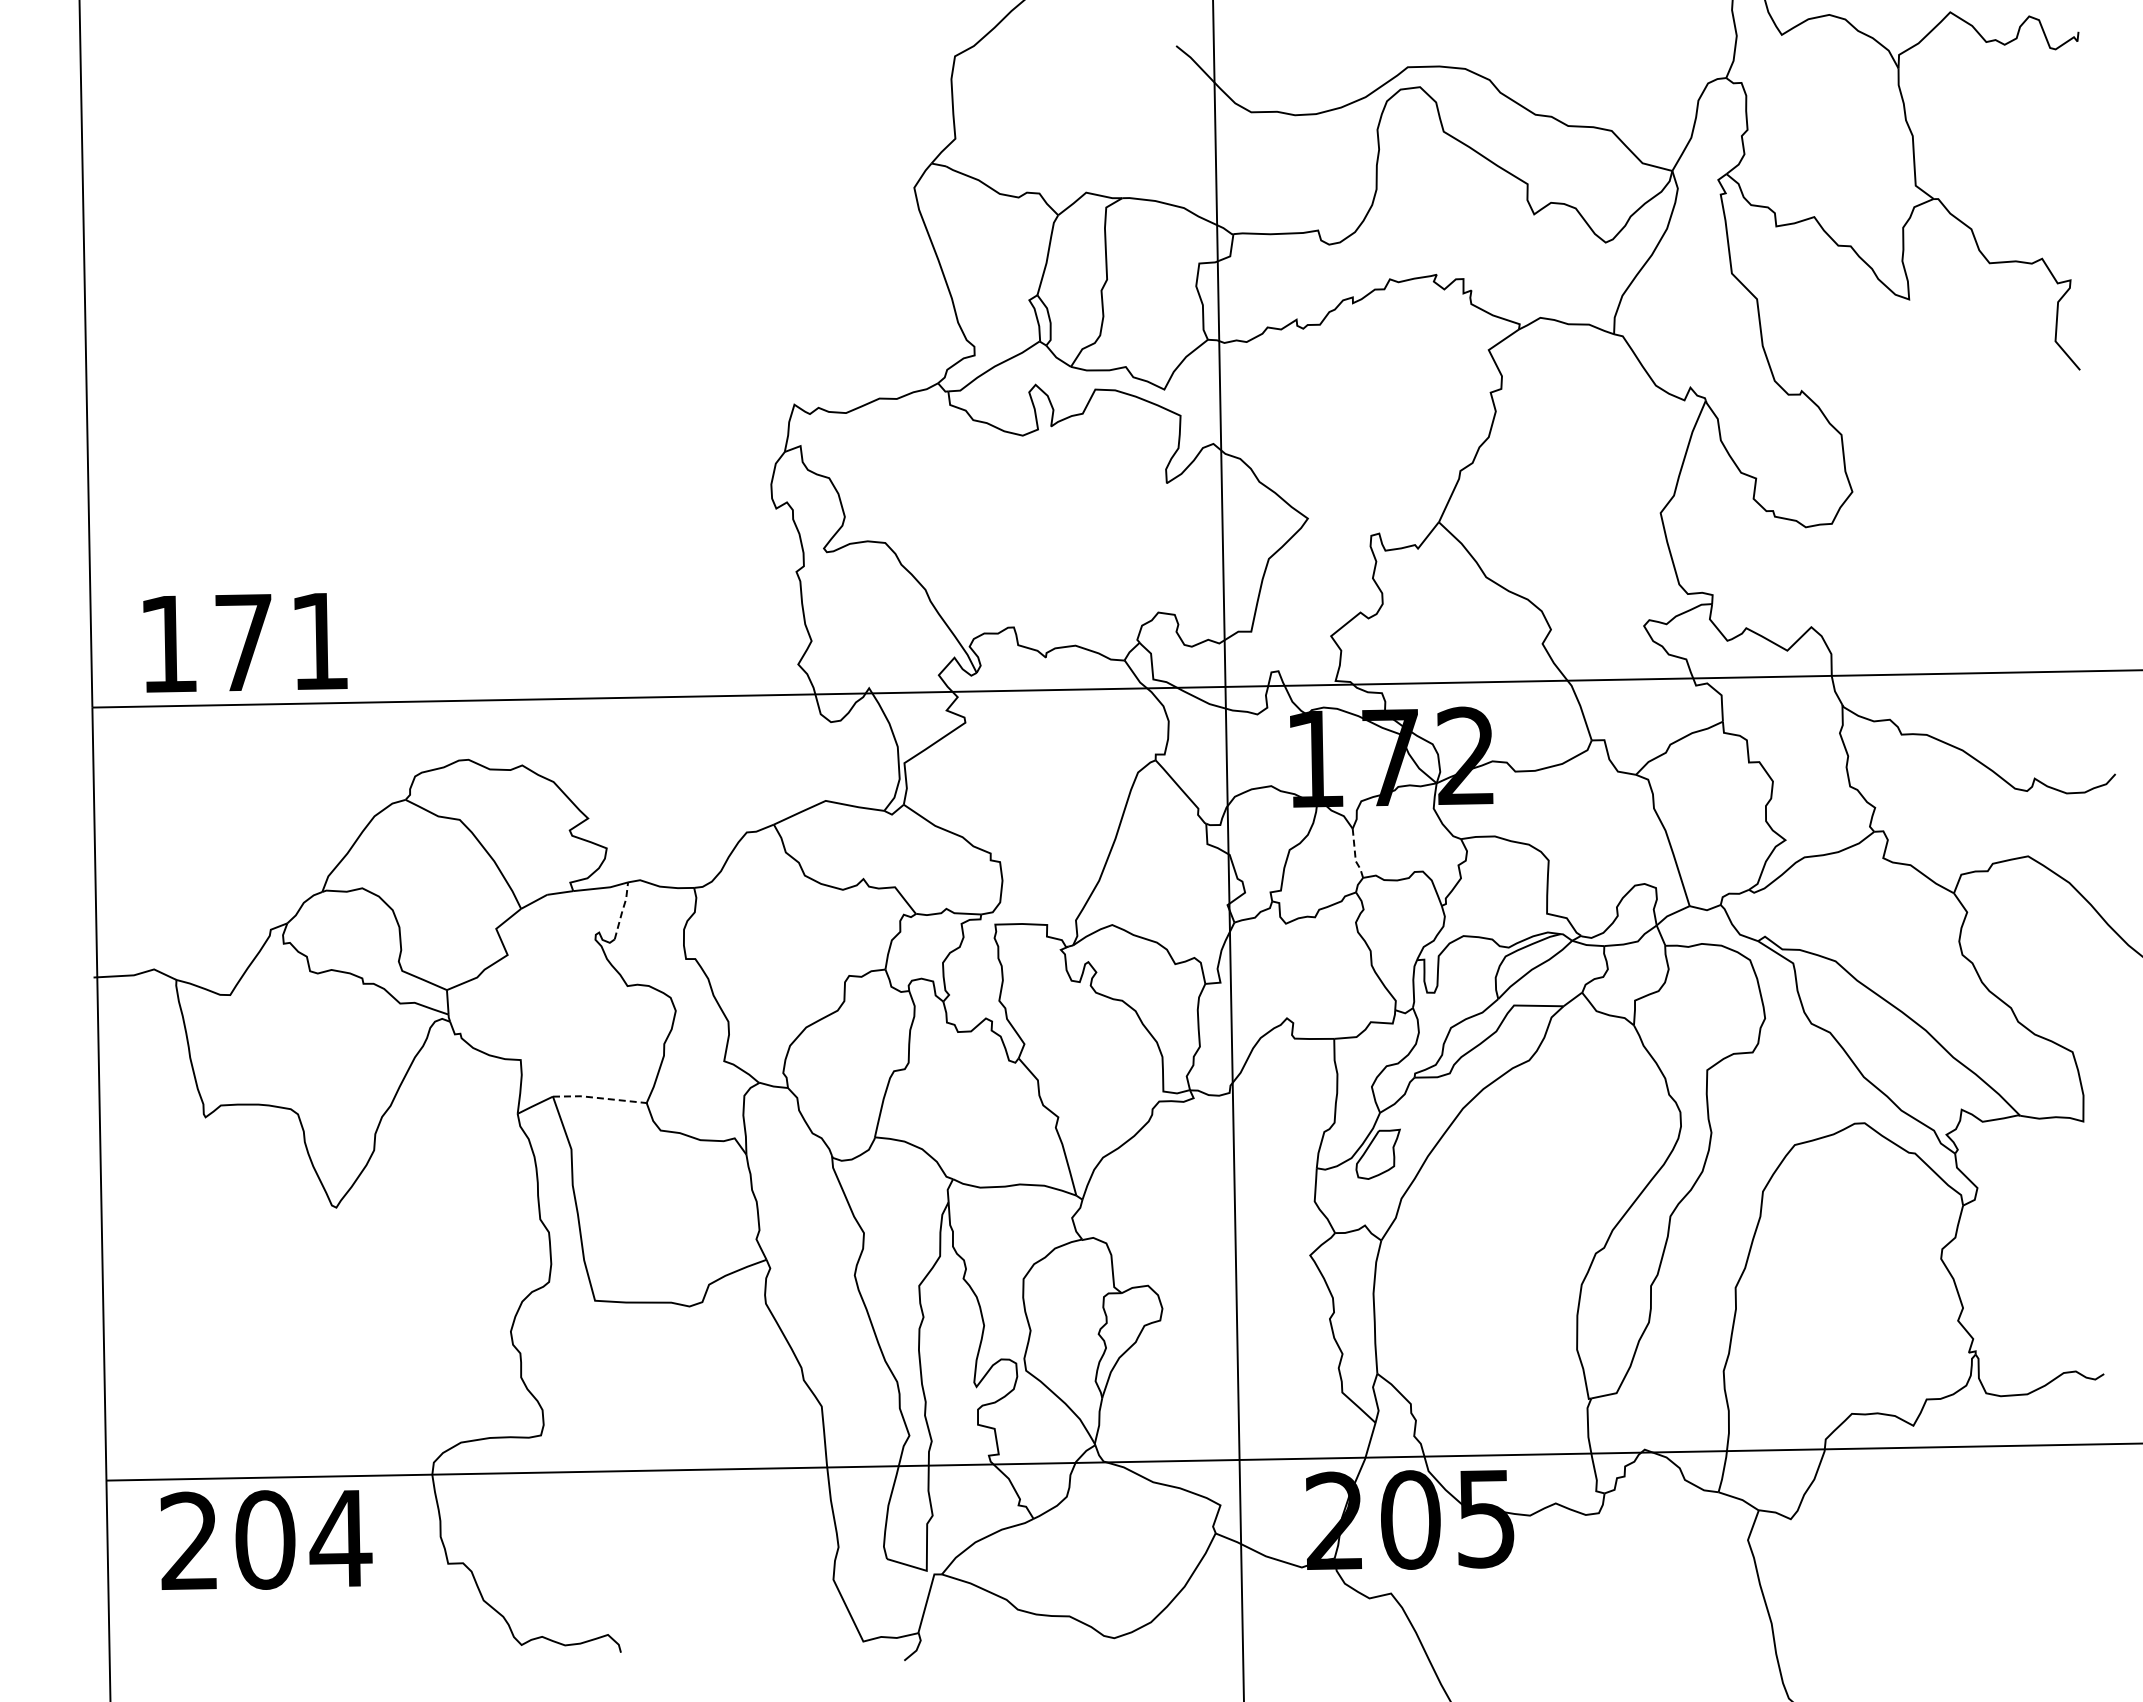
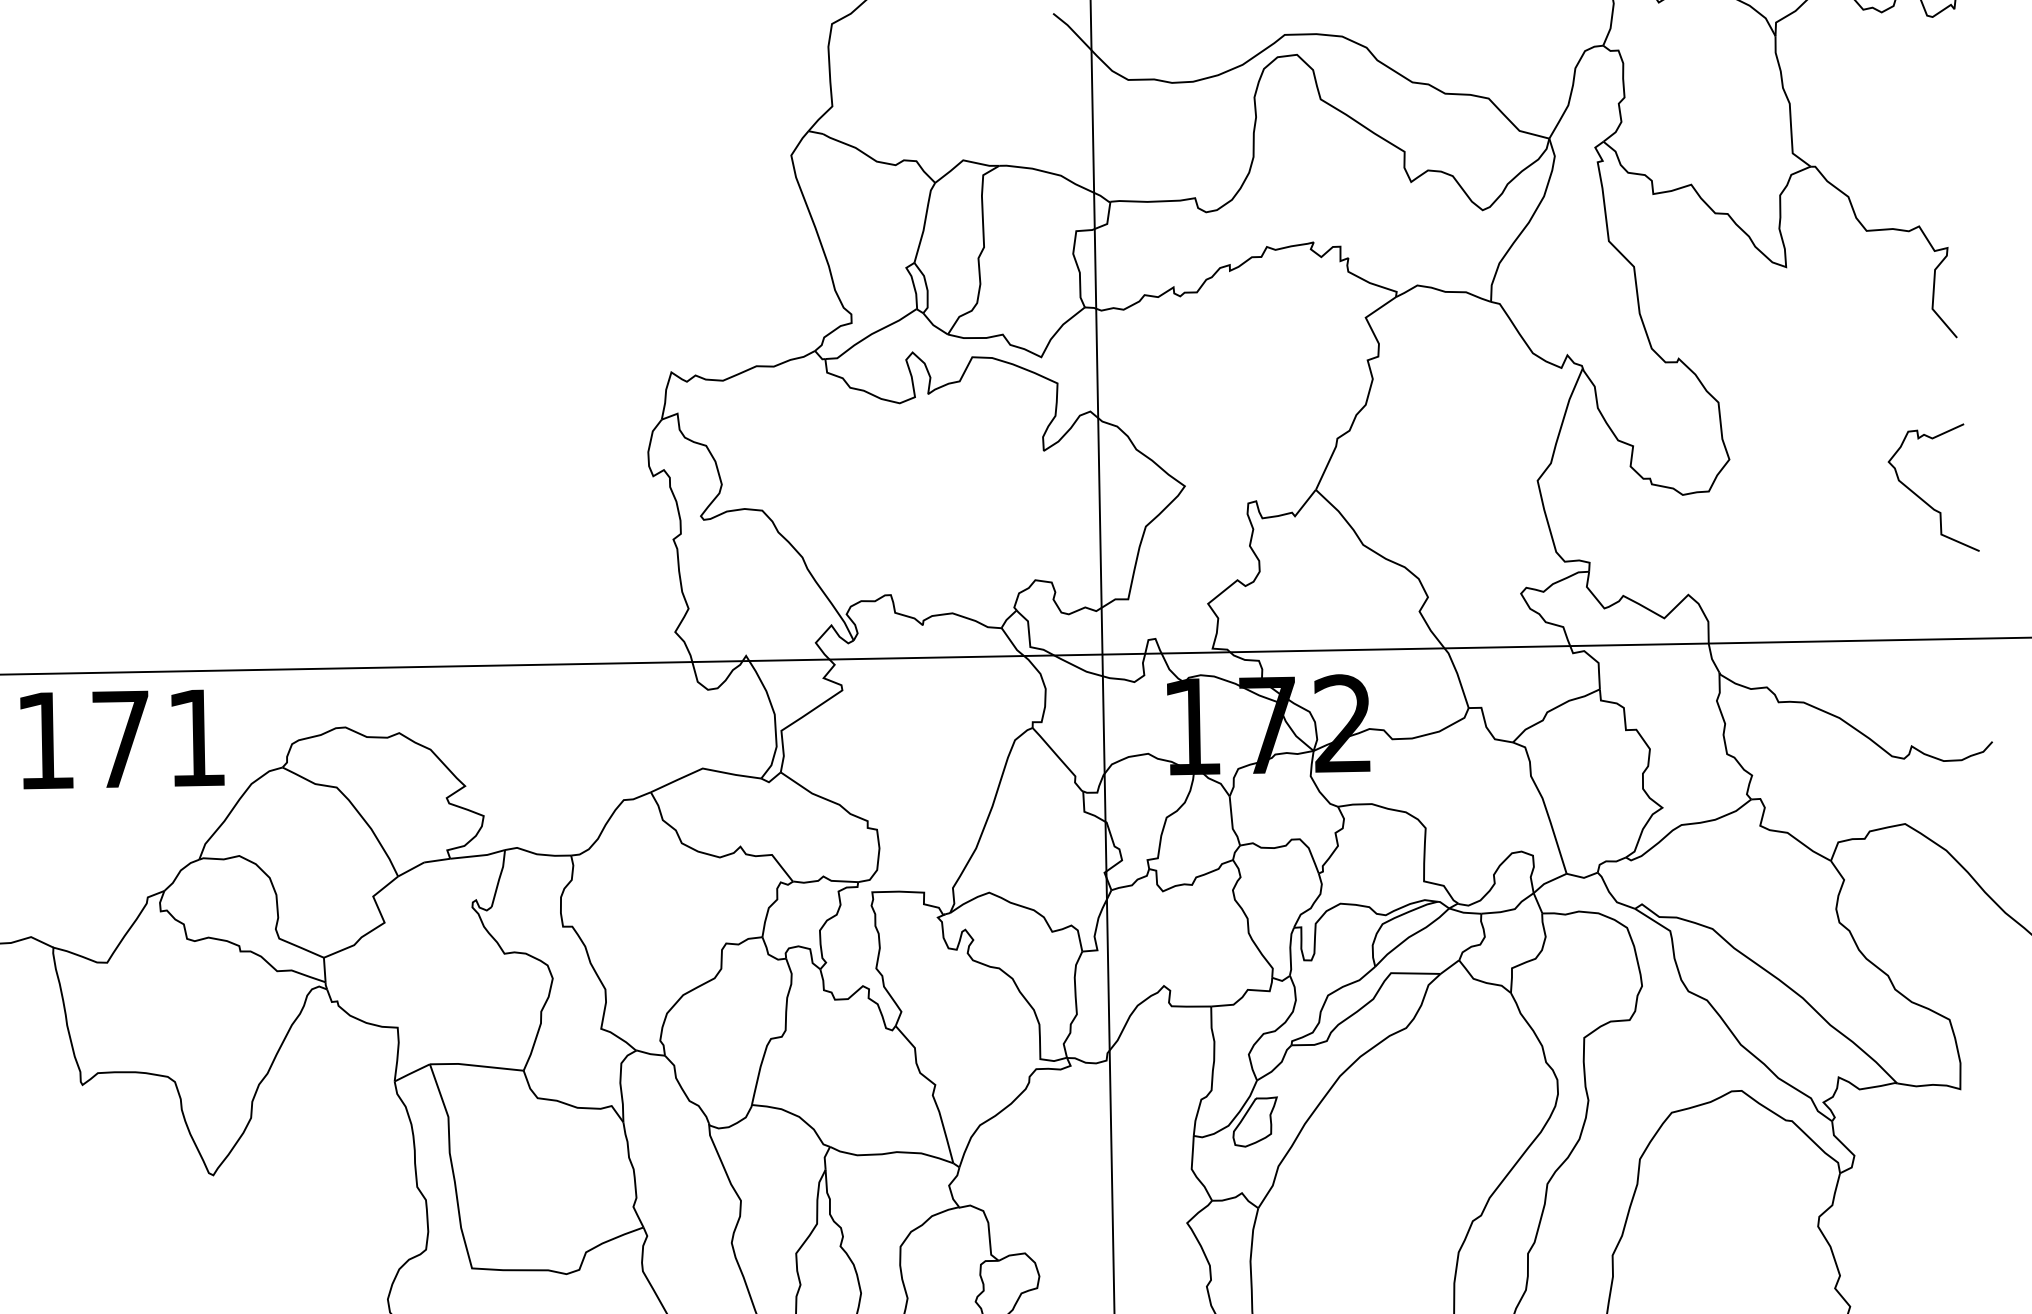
curve: (2046, 531) -> (1923, 499), added
text: (245, 642) -> (122, 739), moved
line: (1355, 855) -> (1232, 823), dashed -> solid
line: (622, 911) -> (499, 879), dashed -> solid
line: (599, 1098) -> (476, 1066), dashed -> solid

